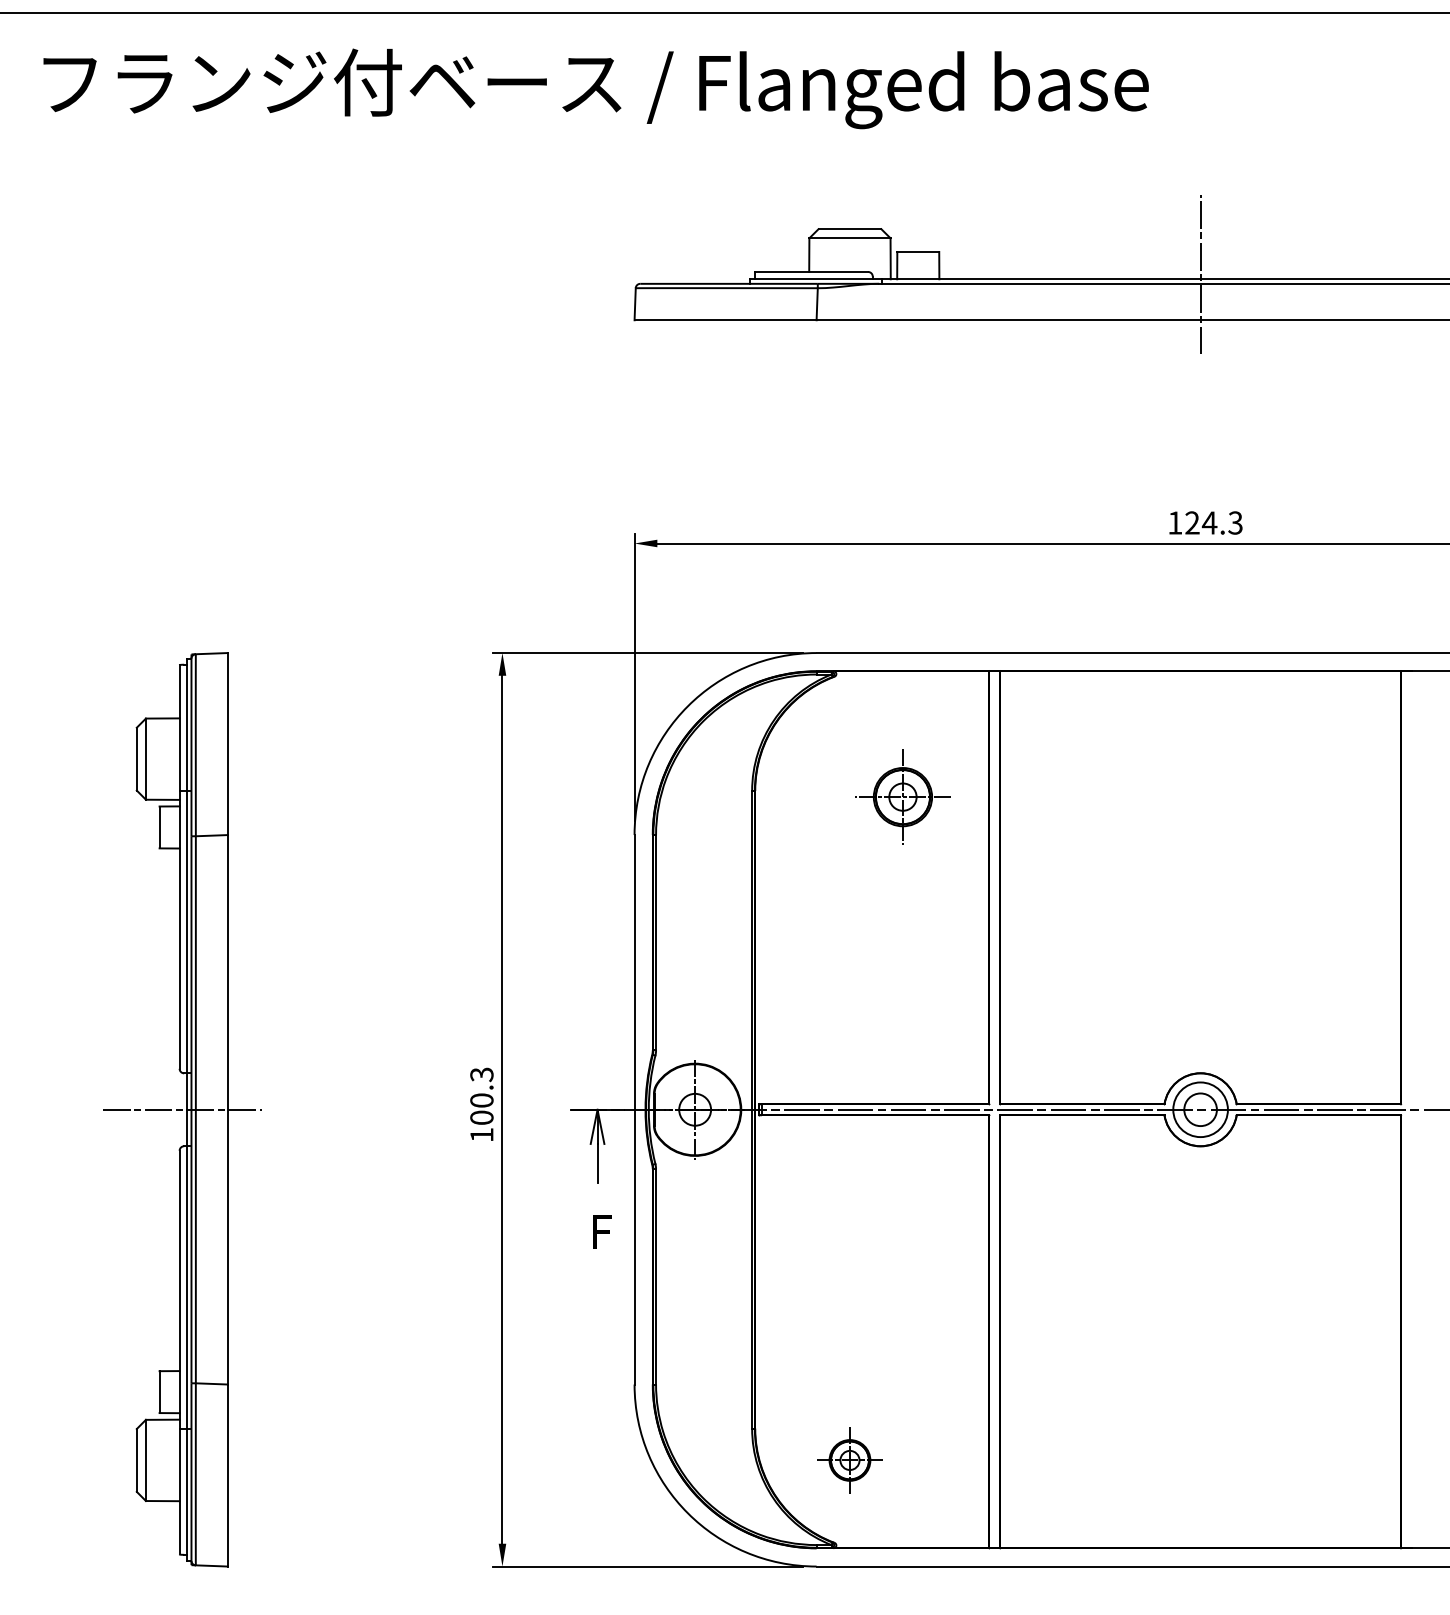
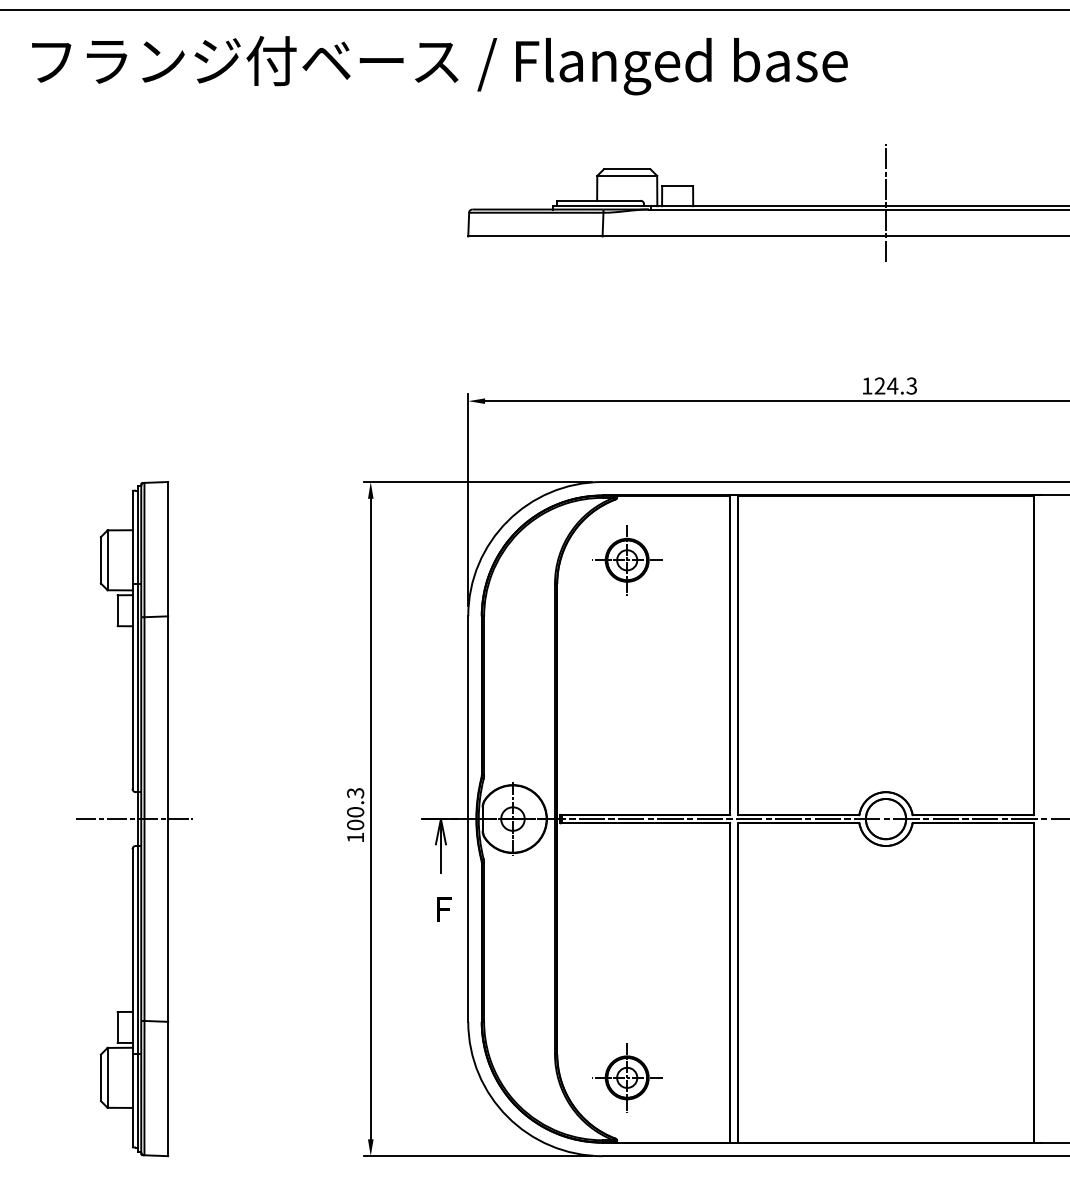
part: (902, 796) -> (626, 559), moved
circle: (1200, 1109) -> (885, 818), size x1.67
part: (849, 1460) -> (626, 1077), size x1.43

